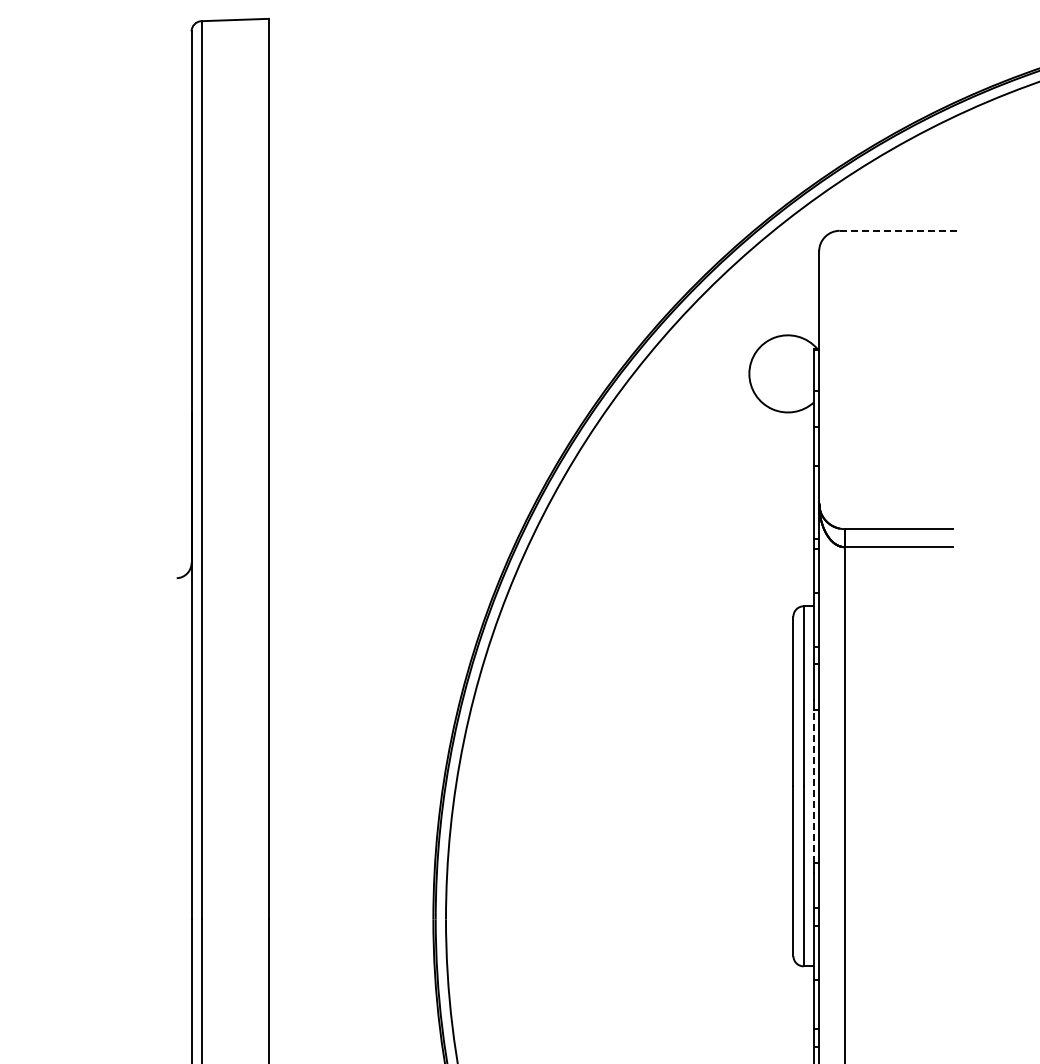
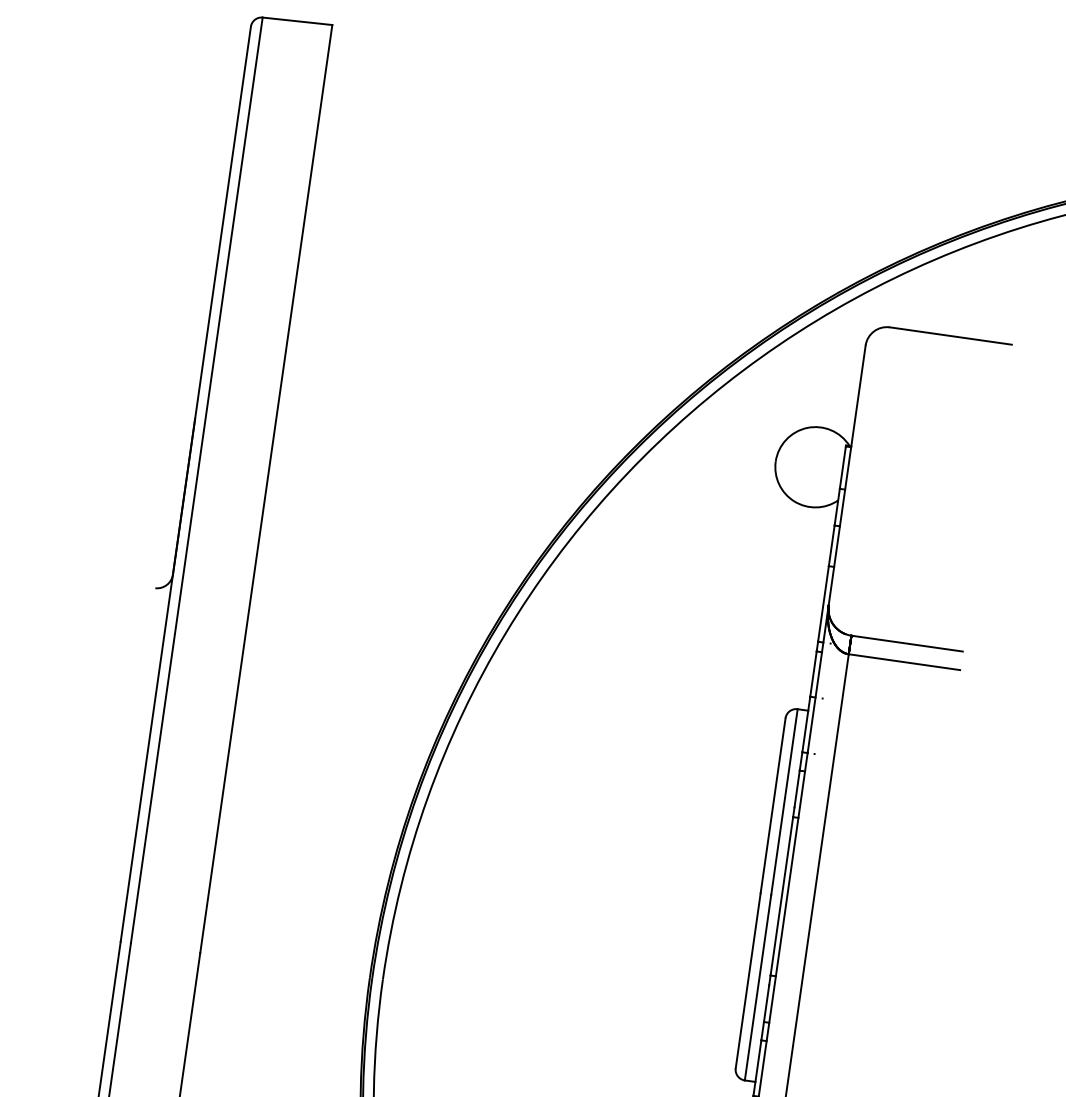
line: (899, 230) -> (951, 335), dashed -> solid
line: (814, 786) -> (782, 896), dashed -> solid

